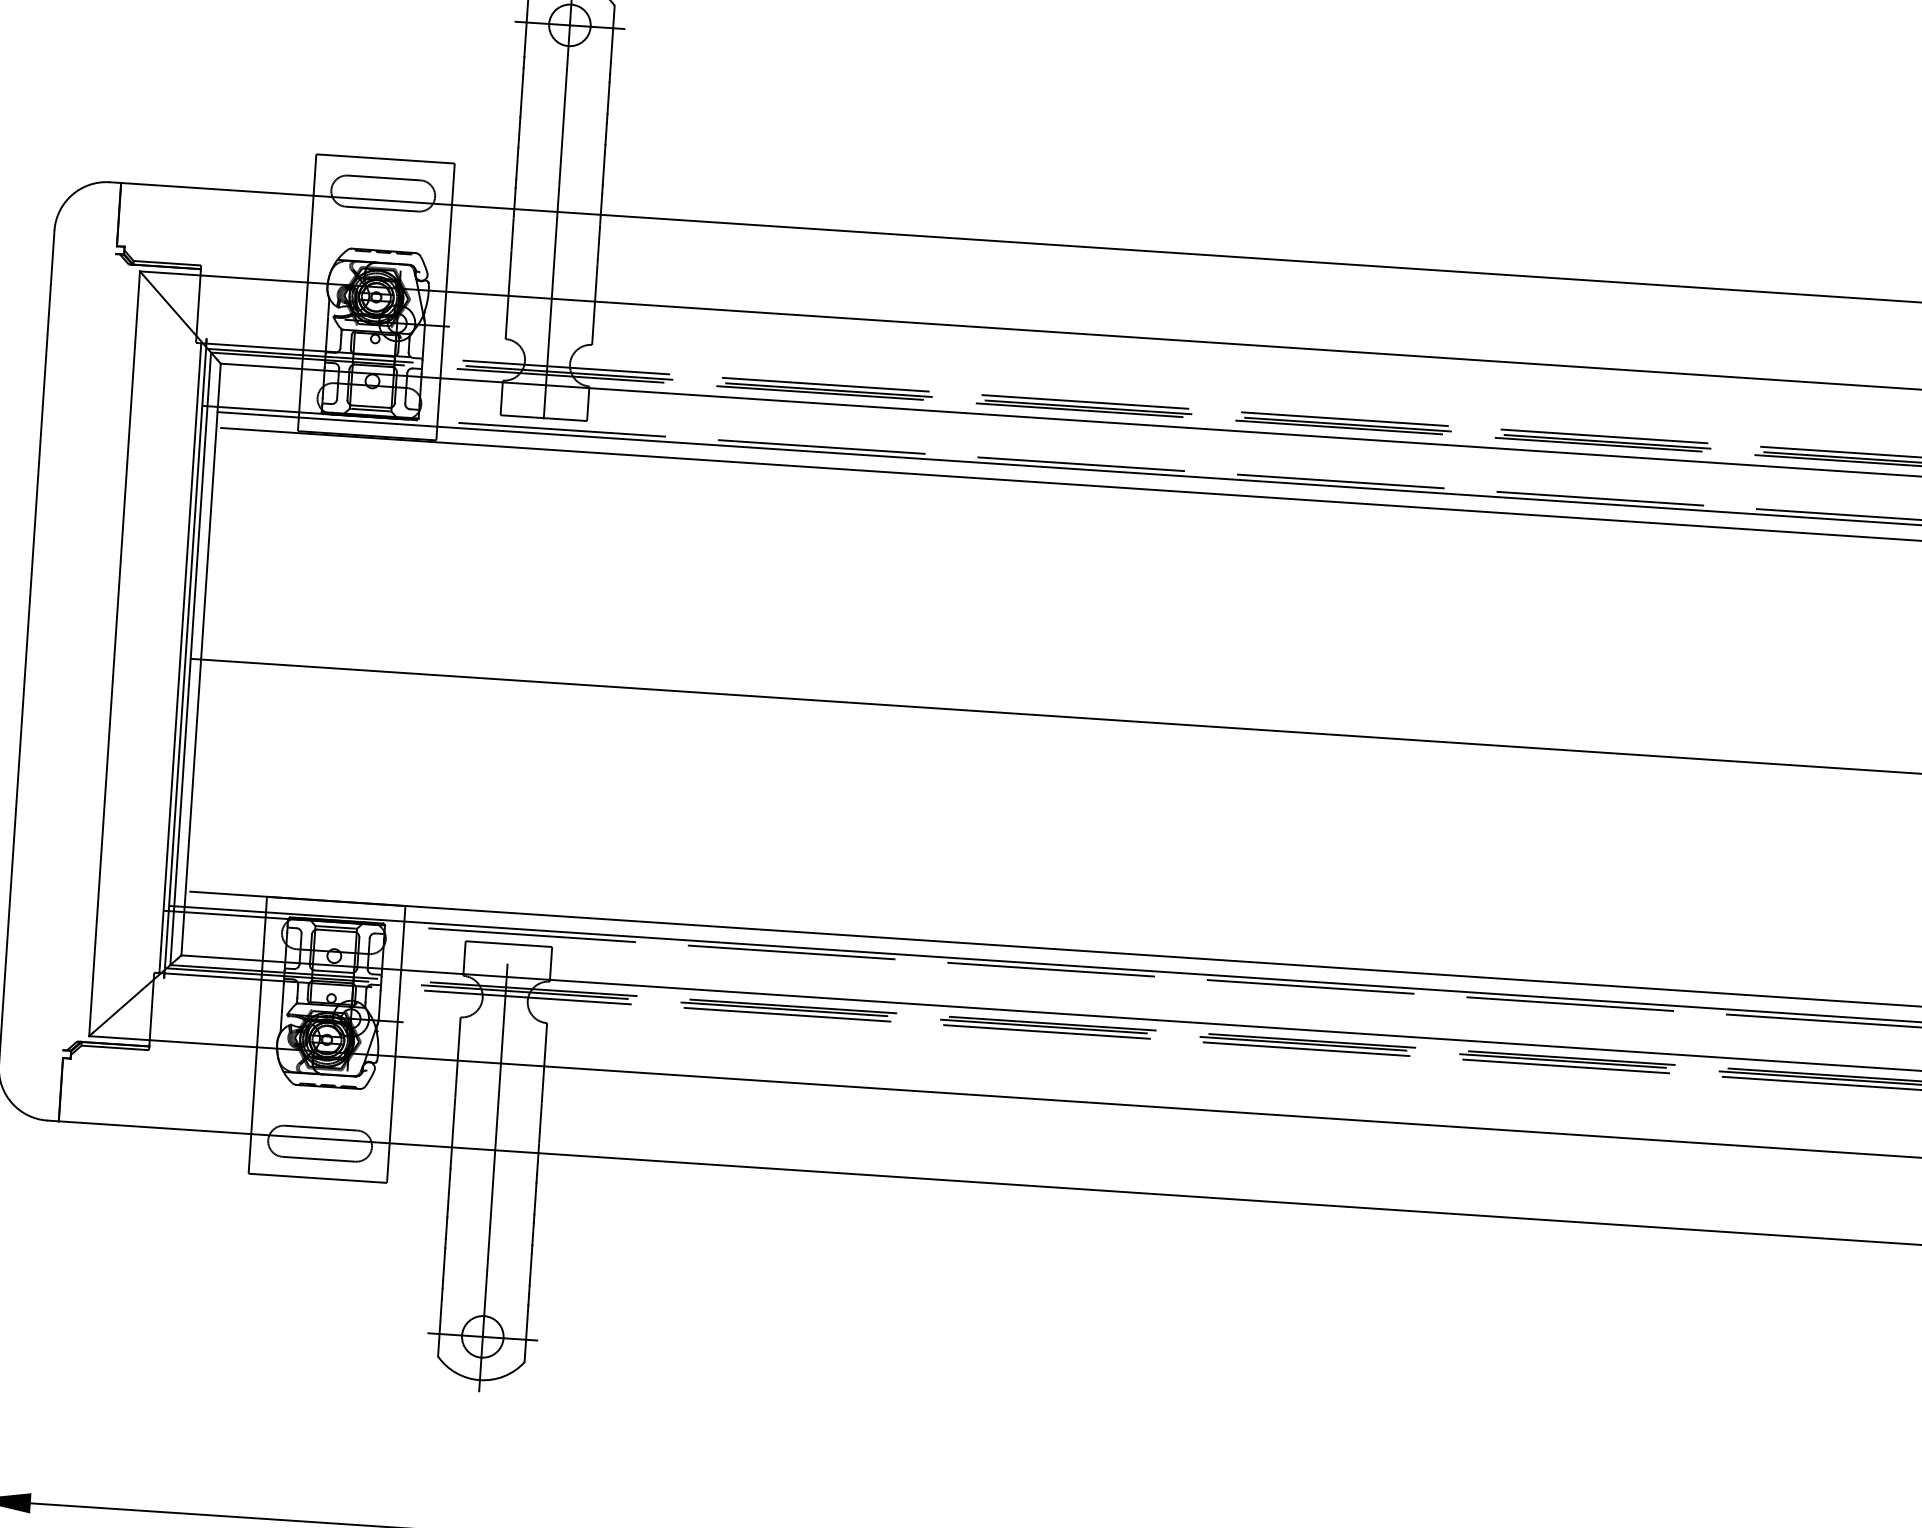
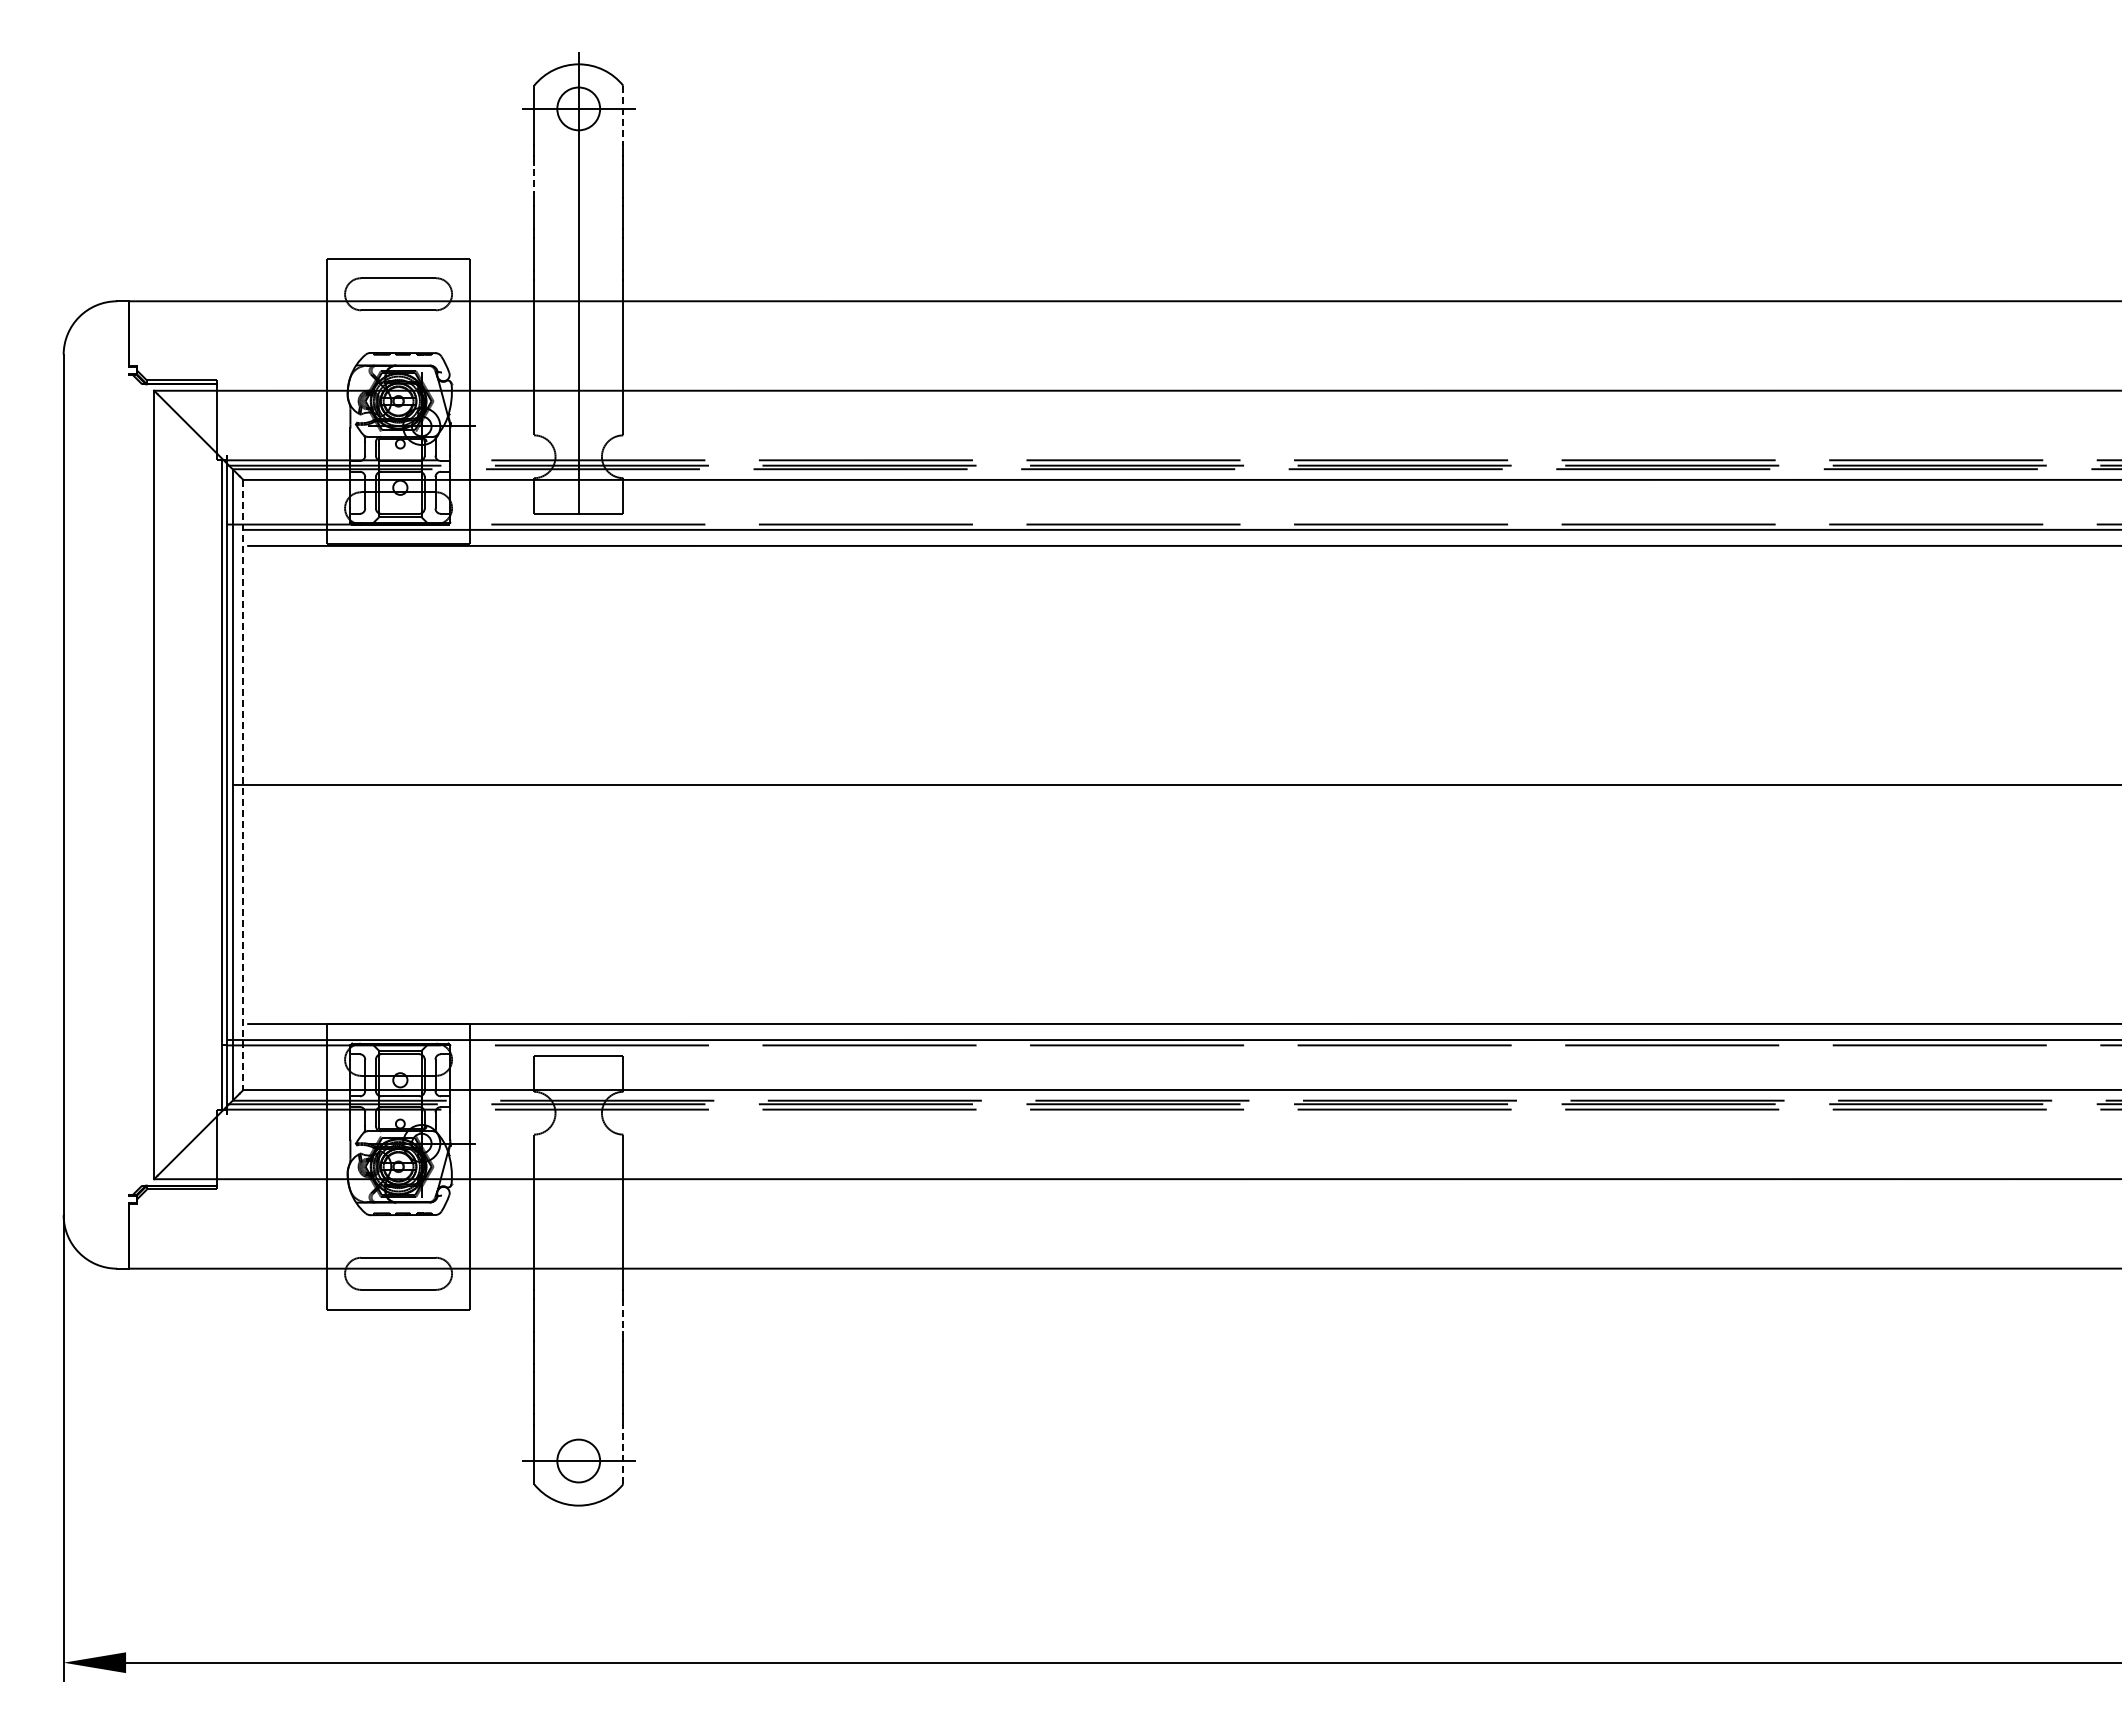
line: (612, 34) -> (623, 115), solid -> dashed
line: (522, 91) -> (534, 180), solid -> dashed
line: (201, 660) -> (243, 785), solid -> dashed
line: (493, 1178) -> (578, 1297), removed
line: (535, 1199) -> (623, 1316), solid -> dashed
line: (526, 1333) -> (623, 1454), solid -> dashed

